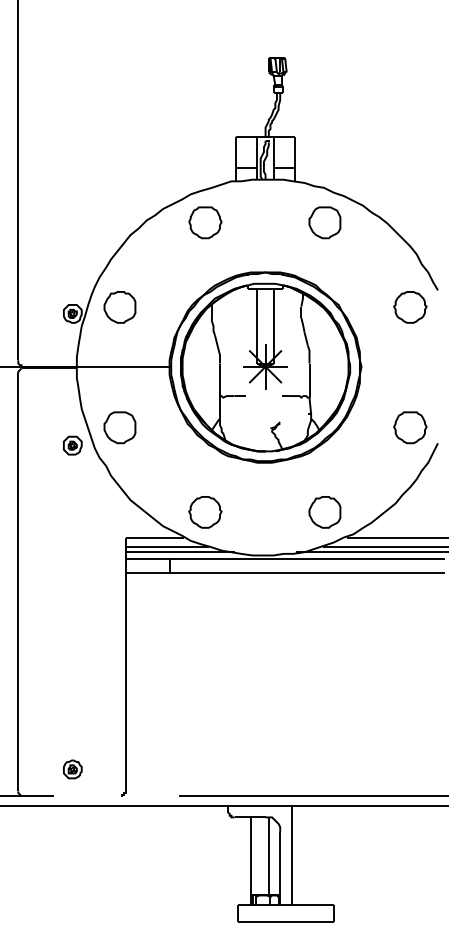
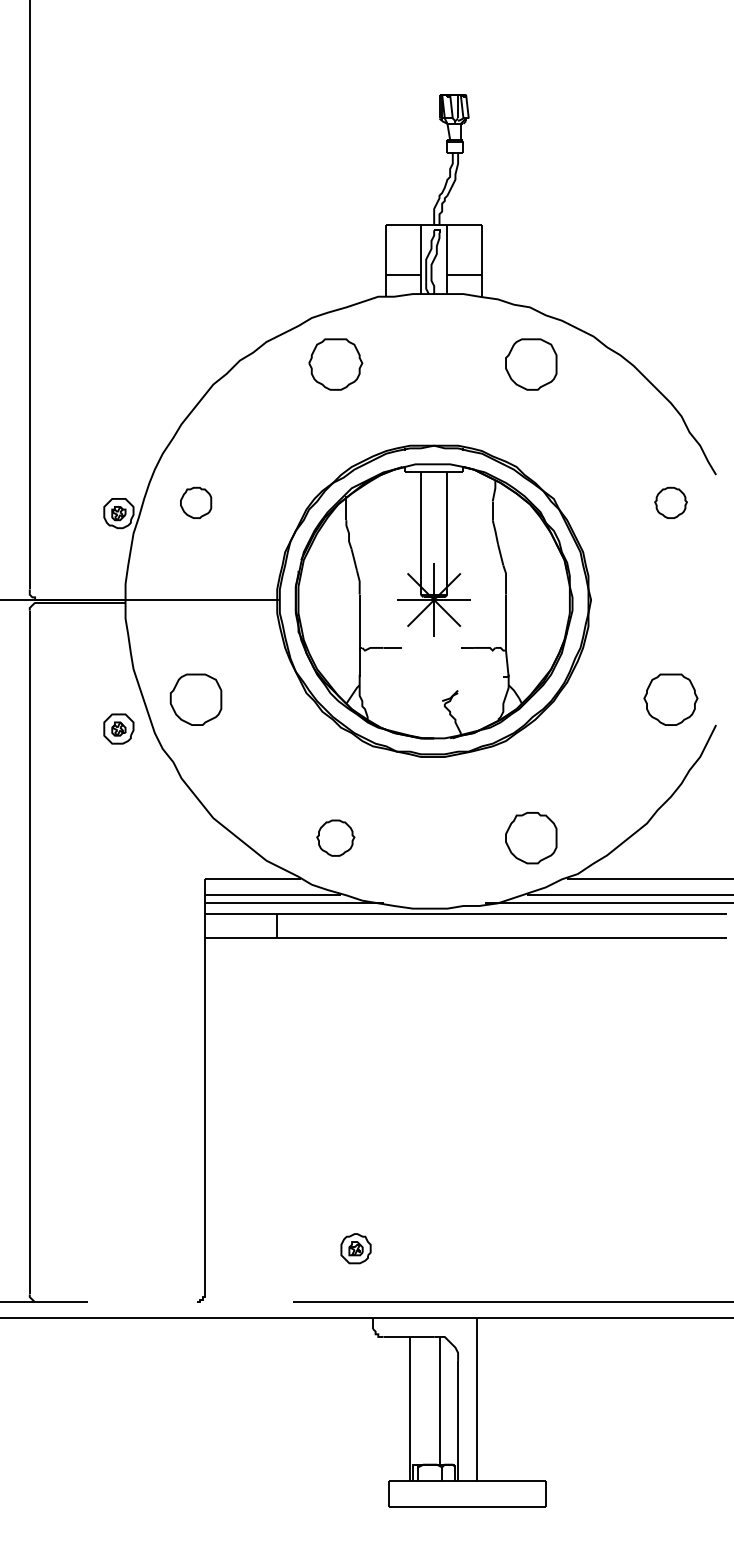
part: (119, 307) -> (195, 503), size x0.6
part: (410, 307) -> (671, 503), size x0.6
part: (205, 512) -> (335, 838), size x0.7
part: (72, 769) -> (355, 1248), moved

